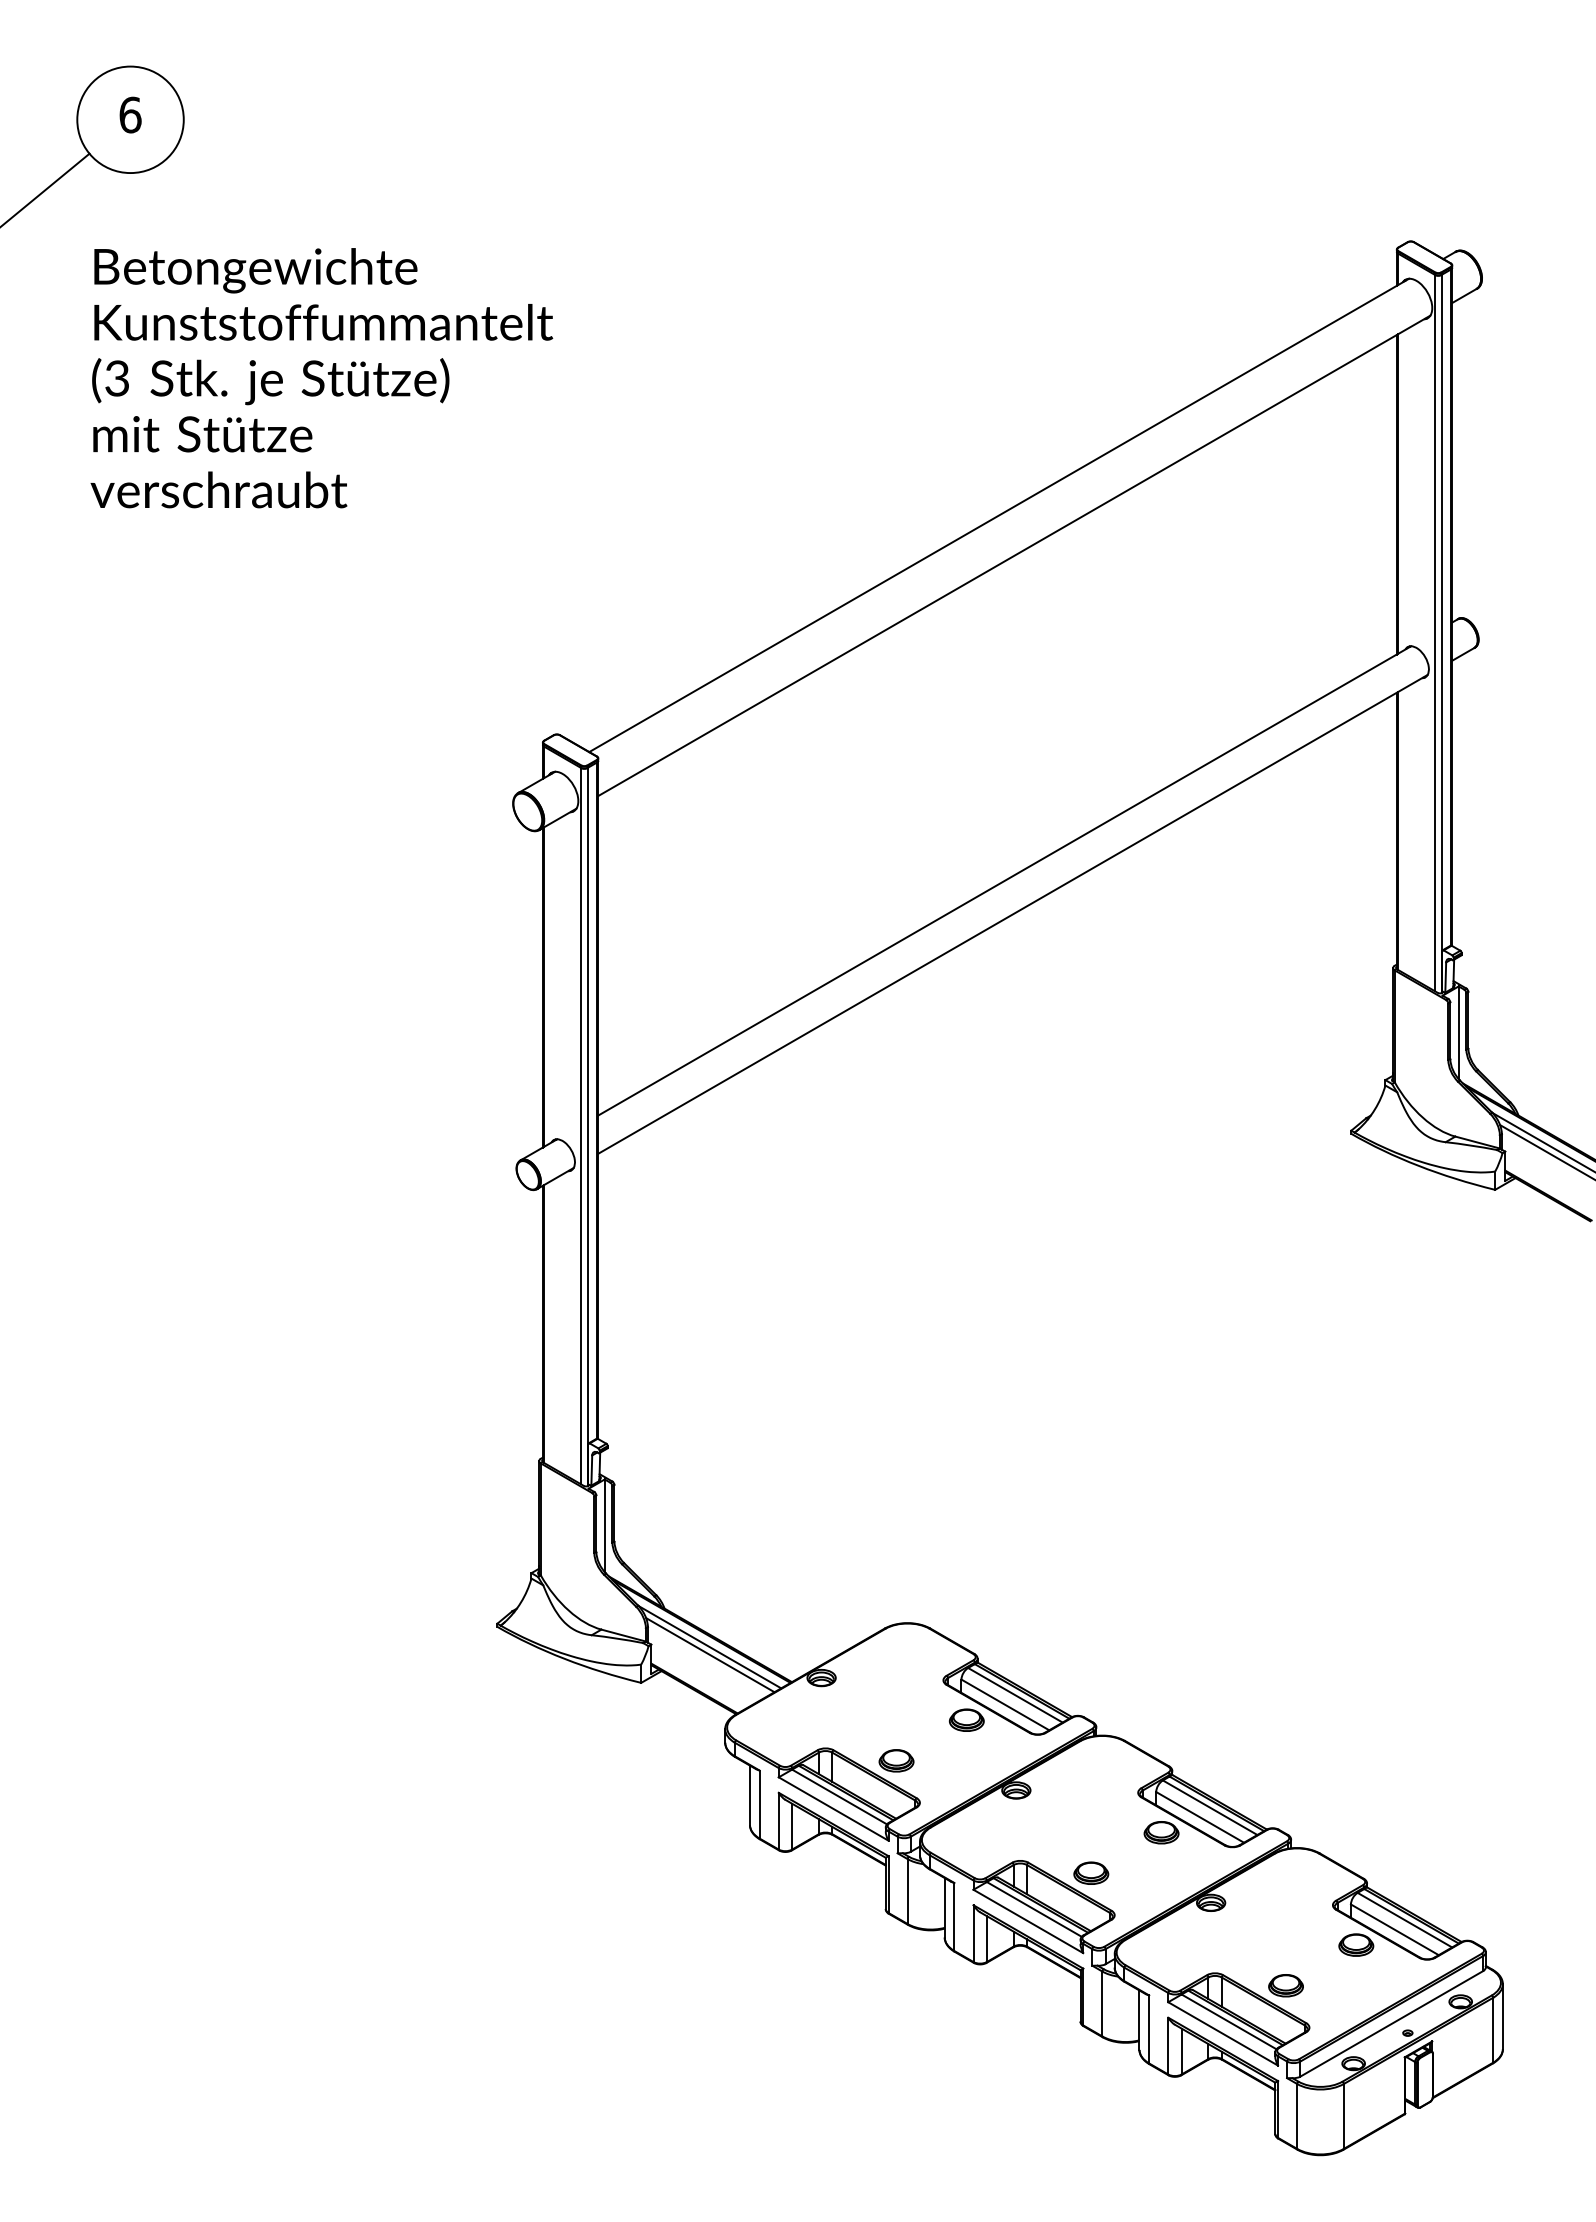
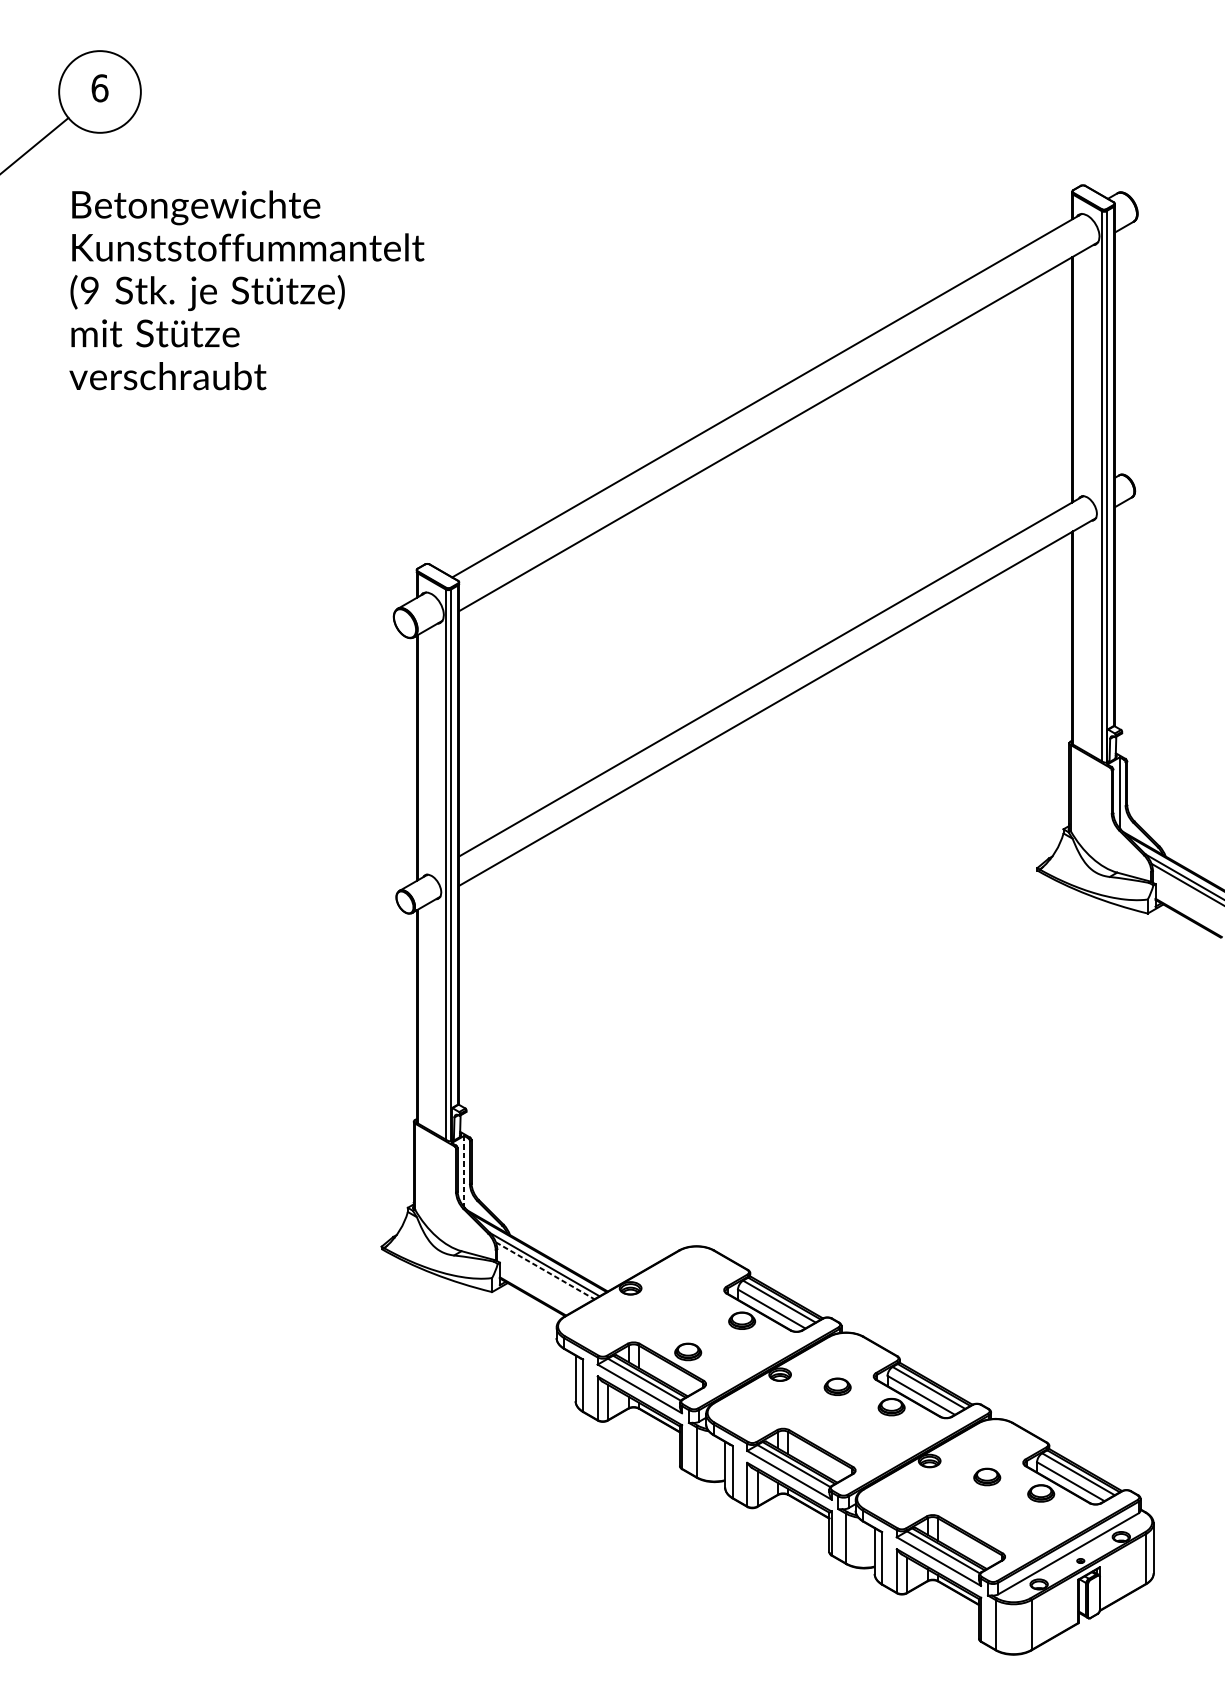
text: (116, 378) -> (89, 290), (3 -> (9
line: (604, 1526) -> (463, 1172), solid -> dashed
line: (710, 1655) -> (545, 1271), solid -> dashed
part: (1091, 1872) -> (837, 1386), moved
part: (1285, 1985) -> (986, 1476), moved

